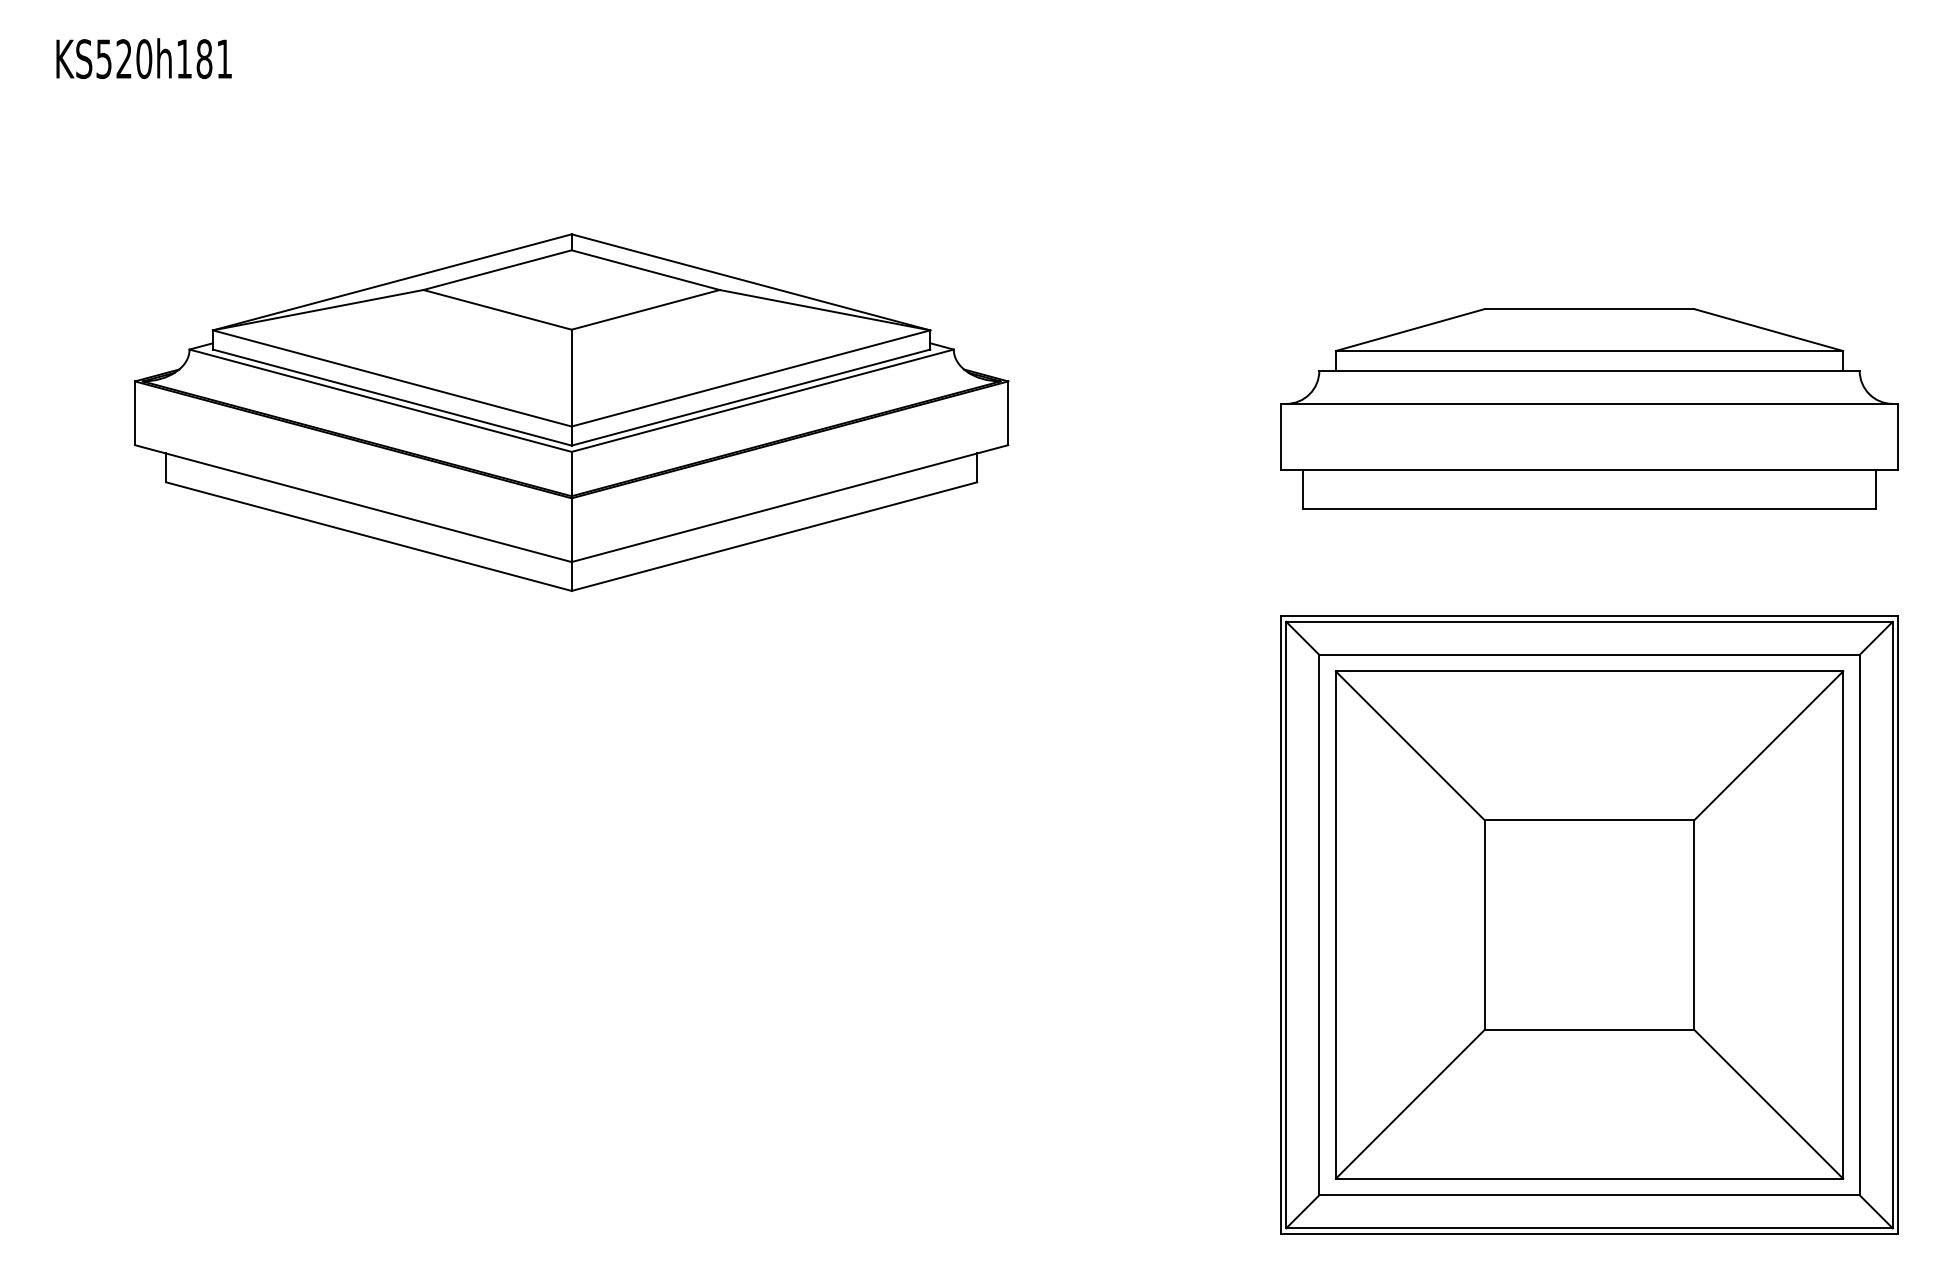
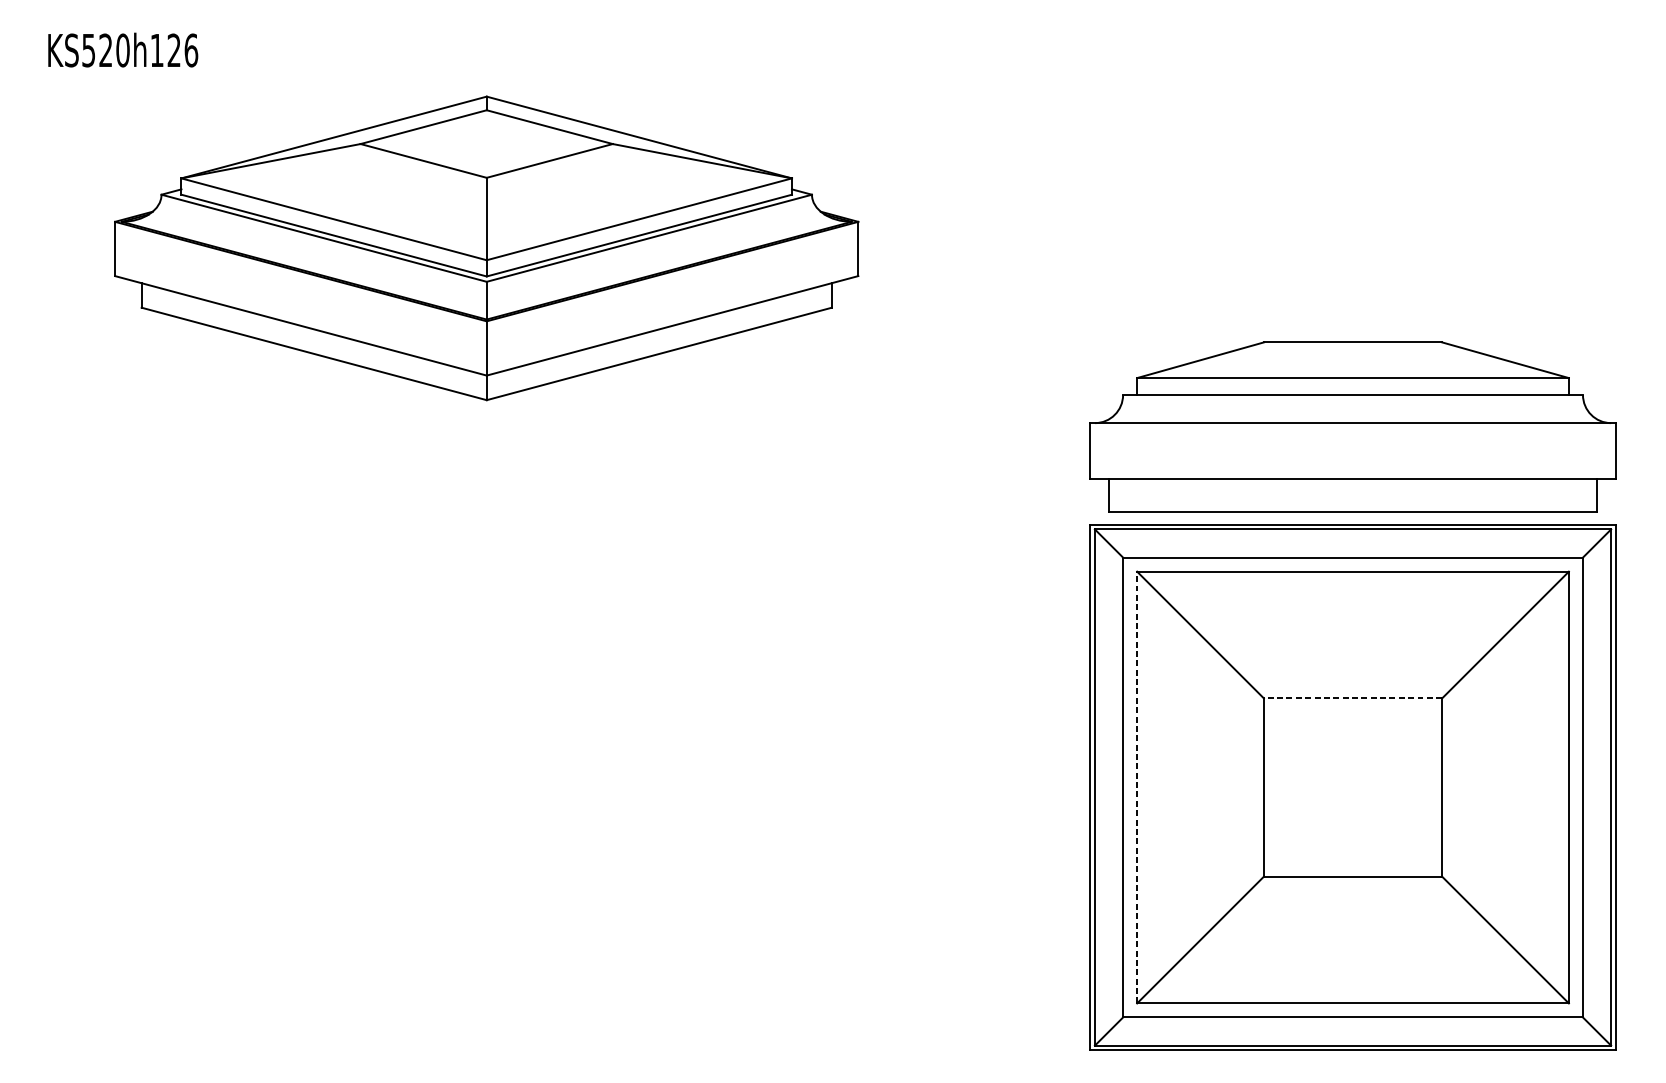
text: (214, 59) -> (182, 50), KS520h181 -> KS520h126
part: (1589, 408) -> (1353, 427), moved
part: (571, 412) -> (486, 248), moved
line: (1589, 820) -> (1353, 698), solid -> dashed
line: (1335, 925) -> (1136, 787), solid -> dashed

